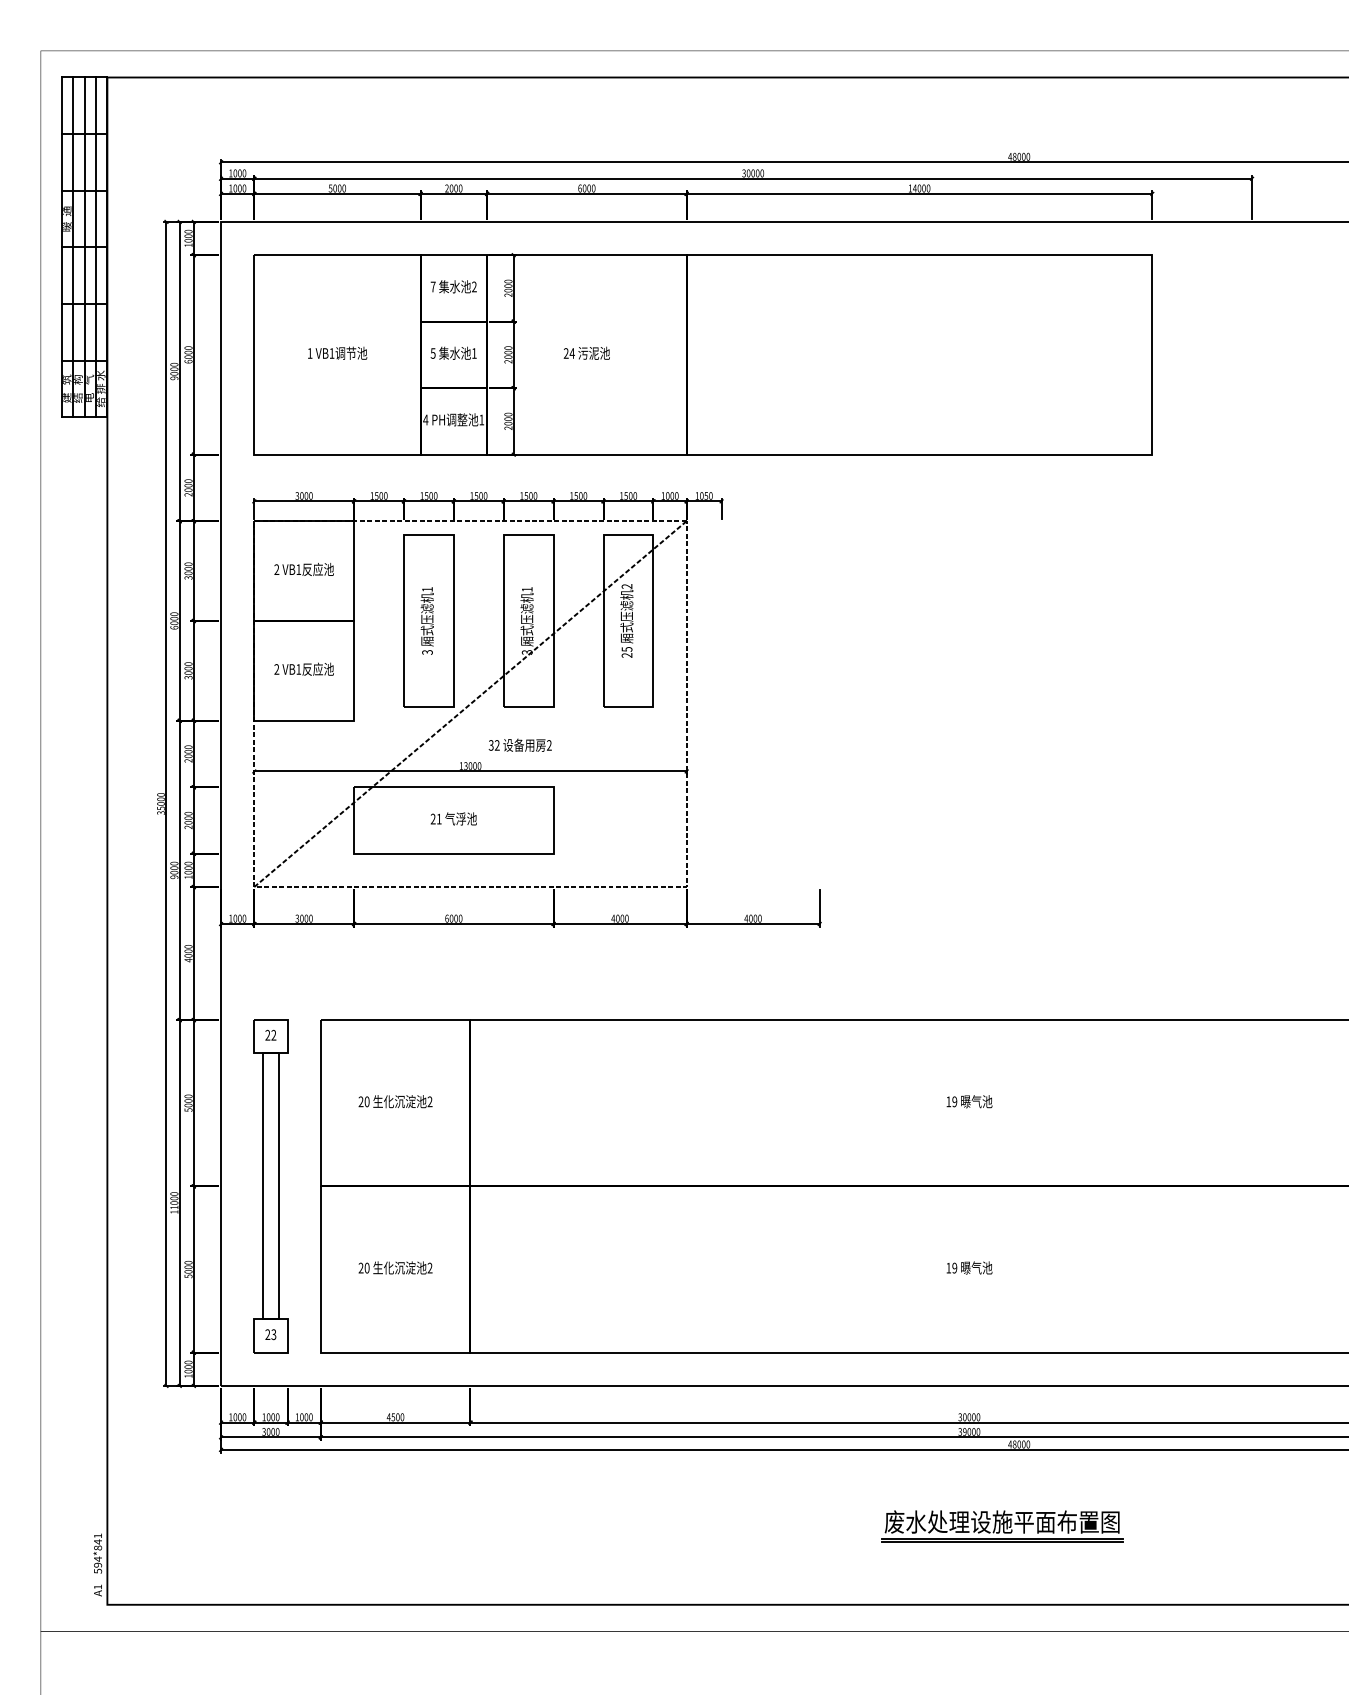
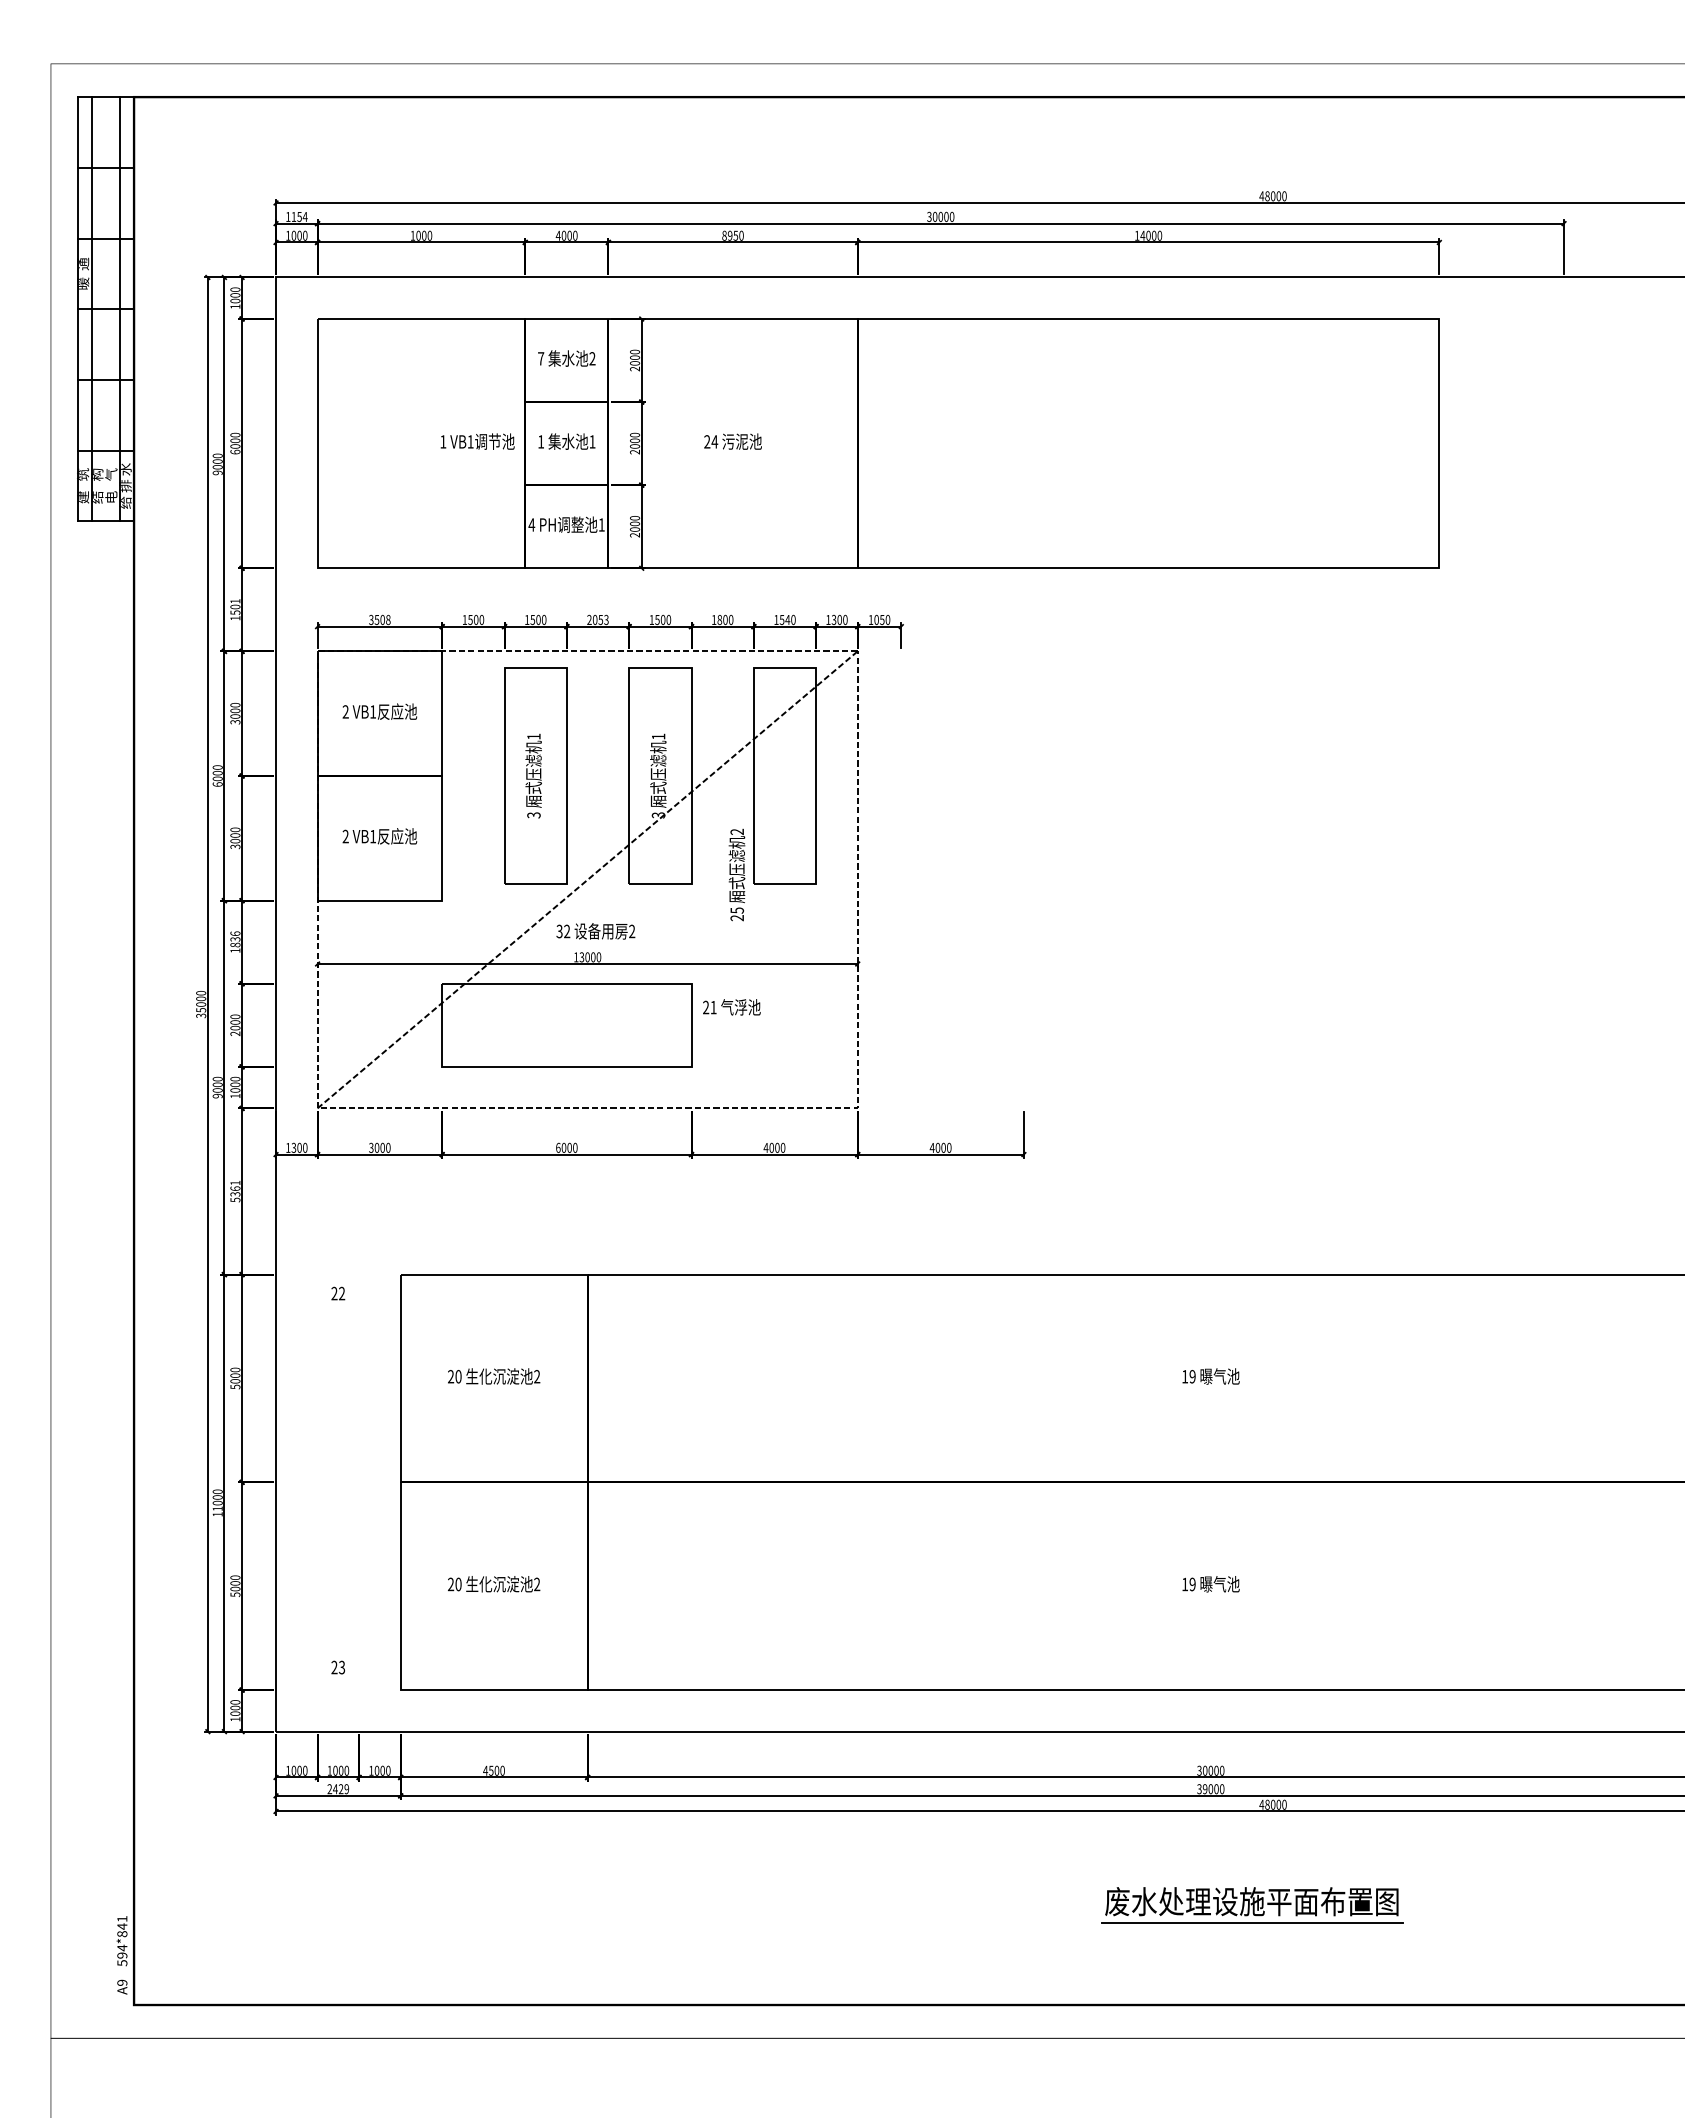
text: (239, 173) -> (299, 216), 1000 -> 1154
text: (330, 188) -> (412, 235), 5000 -> 1000
text: (446, 188) -> (557, 235), 2000 -> 4000
text: (584, 188) -> (730, 235), 6000 -> 8950
line: (84, 247) -> (105, 309), removed
text: (337, 353) -> (477, 441), moved
text: (433, 353) -> (541, 441), 5 -> 1
text: (188, 487) -> (235, 609), 2000 -> 1501
text: (306, 495) -> (382, 619), 3000 -> 3508
text: (478, 495) -> (597, 619), 1500 -> 2053
text: (576, 495) -> (719, 619), 1500 -> 1800
text: (630, 495) -> (787, 619), 1500 -> 1540
text: (667, 495) -> (833, 619), 1000 -> 1300
text: (626, 620) -> (736, 874), moved
text: (520, 745) -> (595, 931), moved
text: (188, 753) -> (235, 941), 2000 -> 1836
text: (453, 819) -> (731, 1007), moved
text: (235, 918) -> (293, 1147), 1000 -> 1300
text: (188, 953) -> (235, 1191), 4000 -> 5361
part: (271, 1186) -> (338, 1482), removed
text: (270, 1432) -> (337, 1789), 3000 -> 2429
line: (1002, 1541) -> (1252, 1926), removed
text: (98, 1586) -> (122, 1982), A1 -> A9

